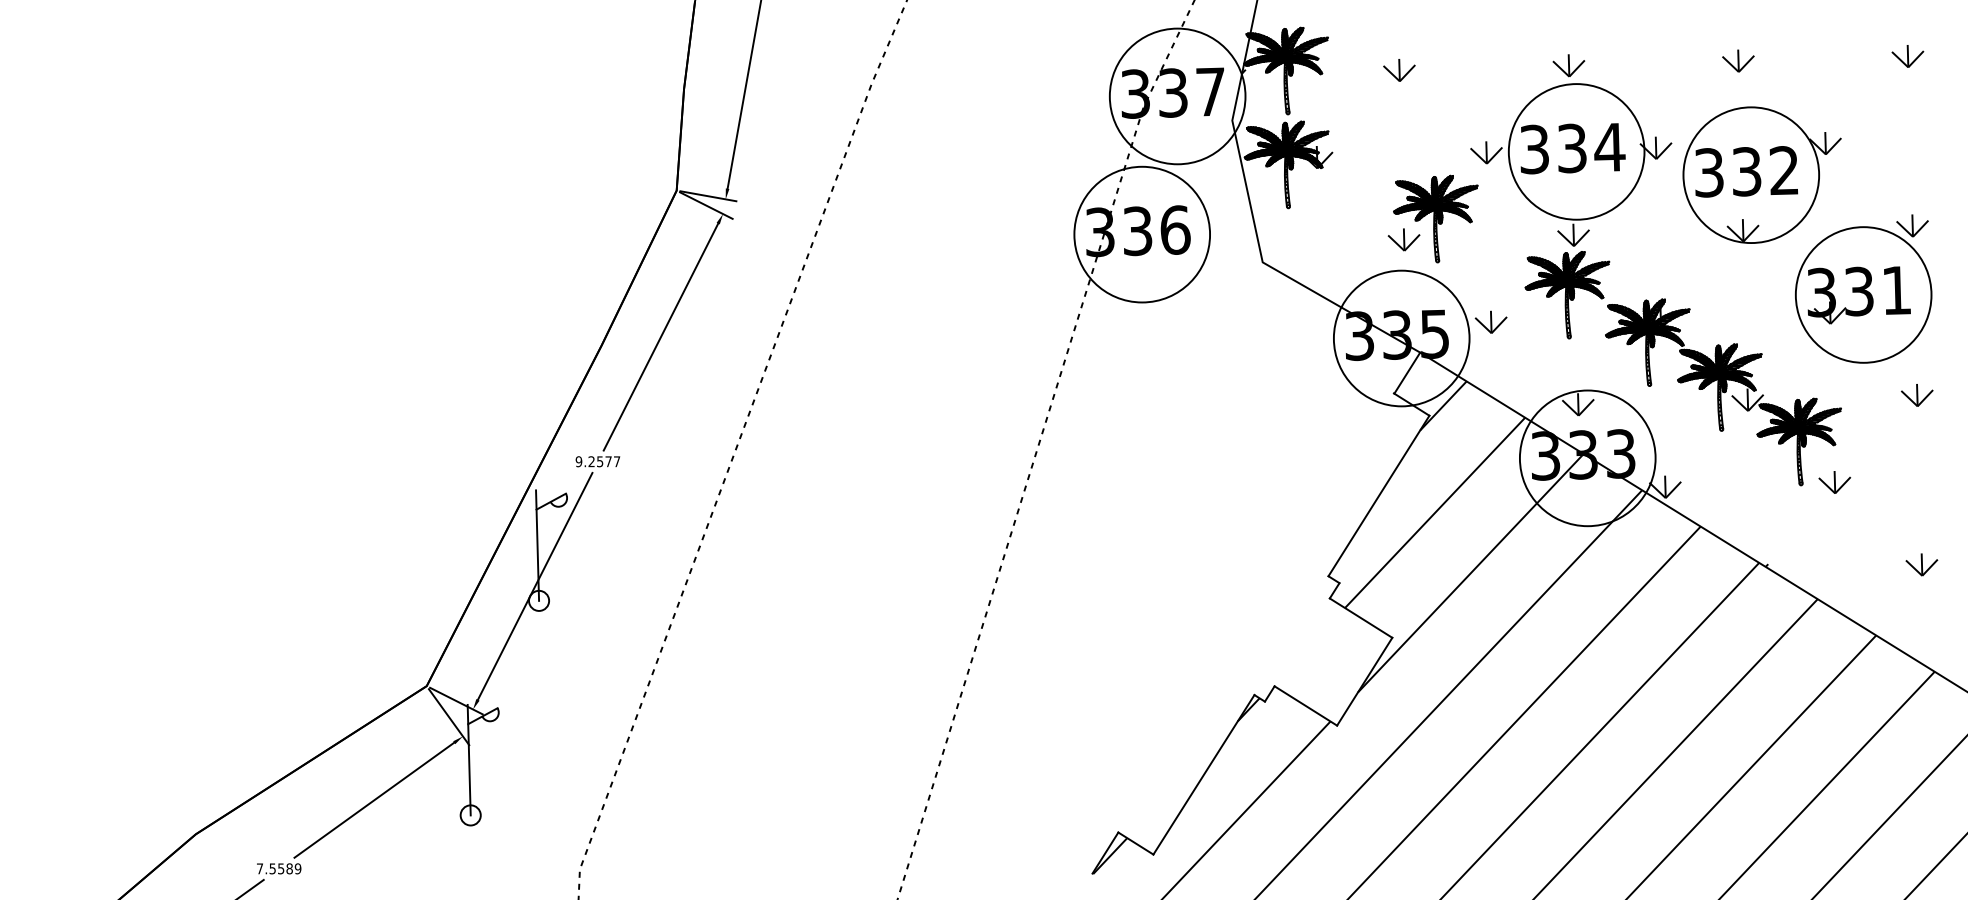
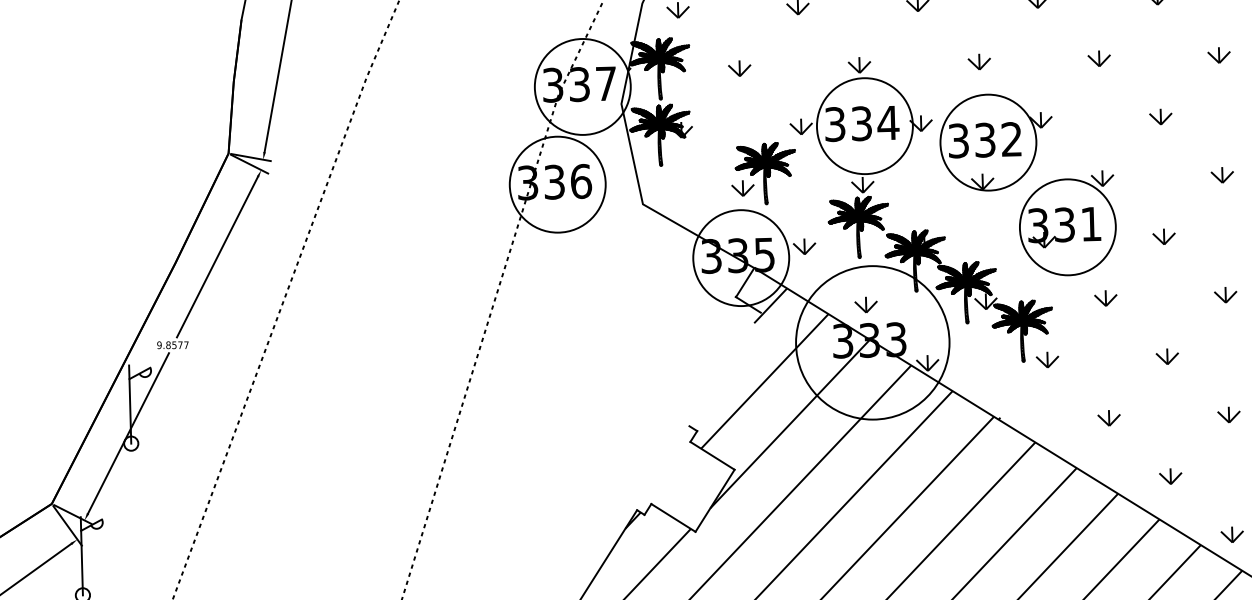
circle: (1587, 458) -> (872, 342), size x1.6
text: (591, 461) -> (168, 345), 9.2577 -> 9.8577
line: (1378, 495) -> (724, 369), removed

